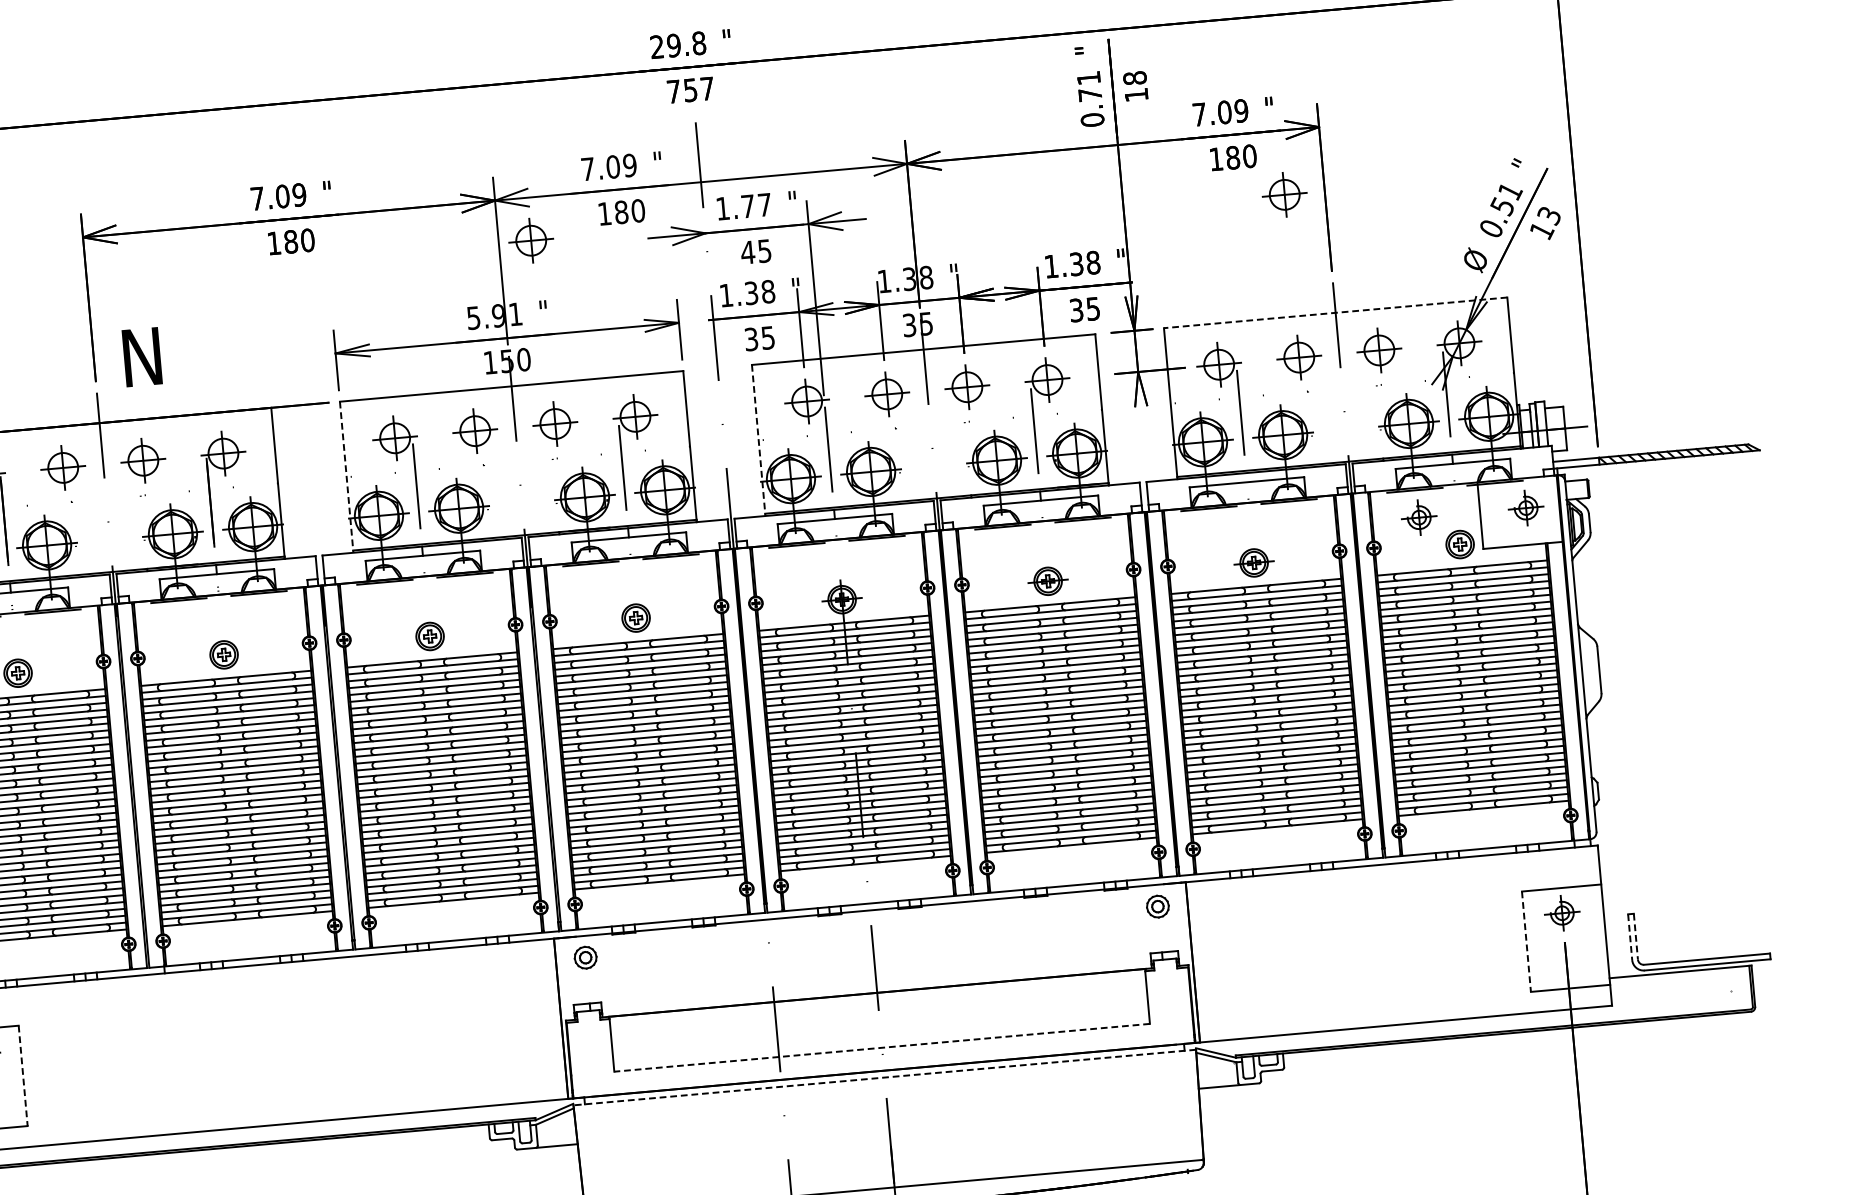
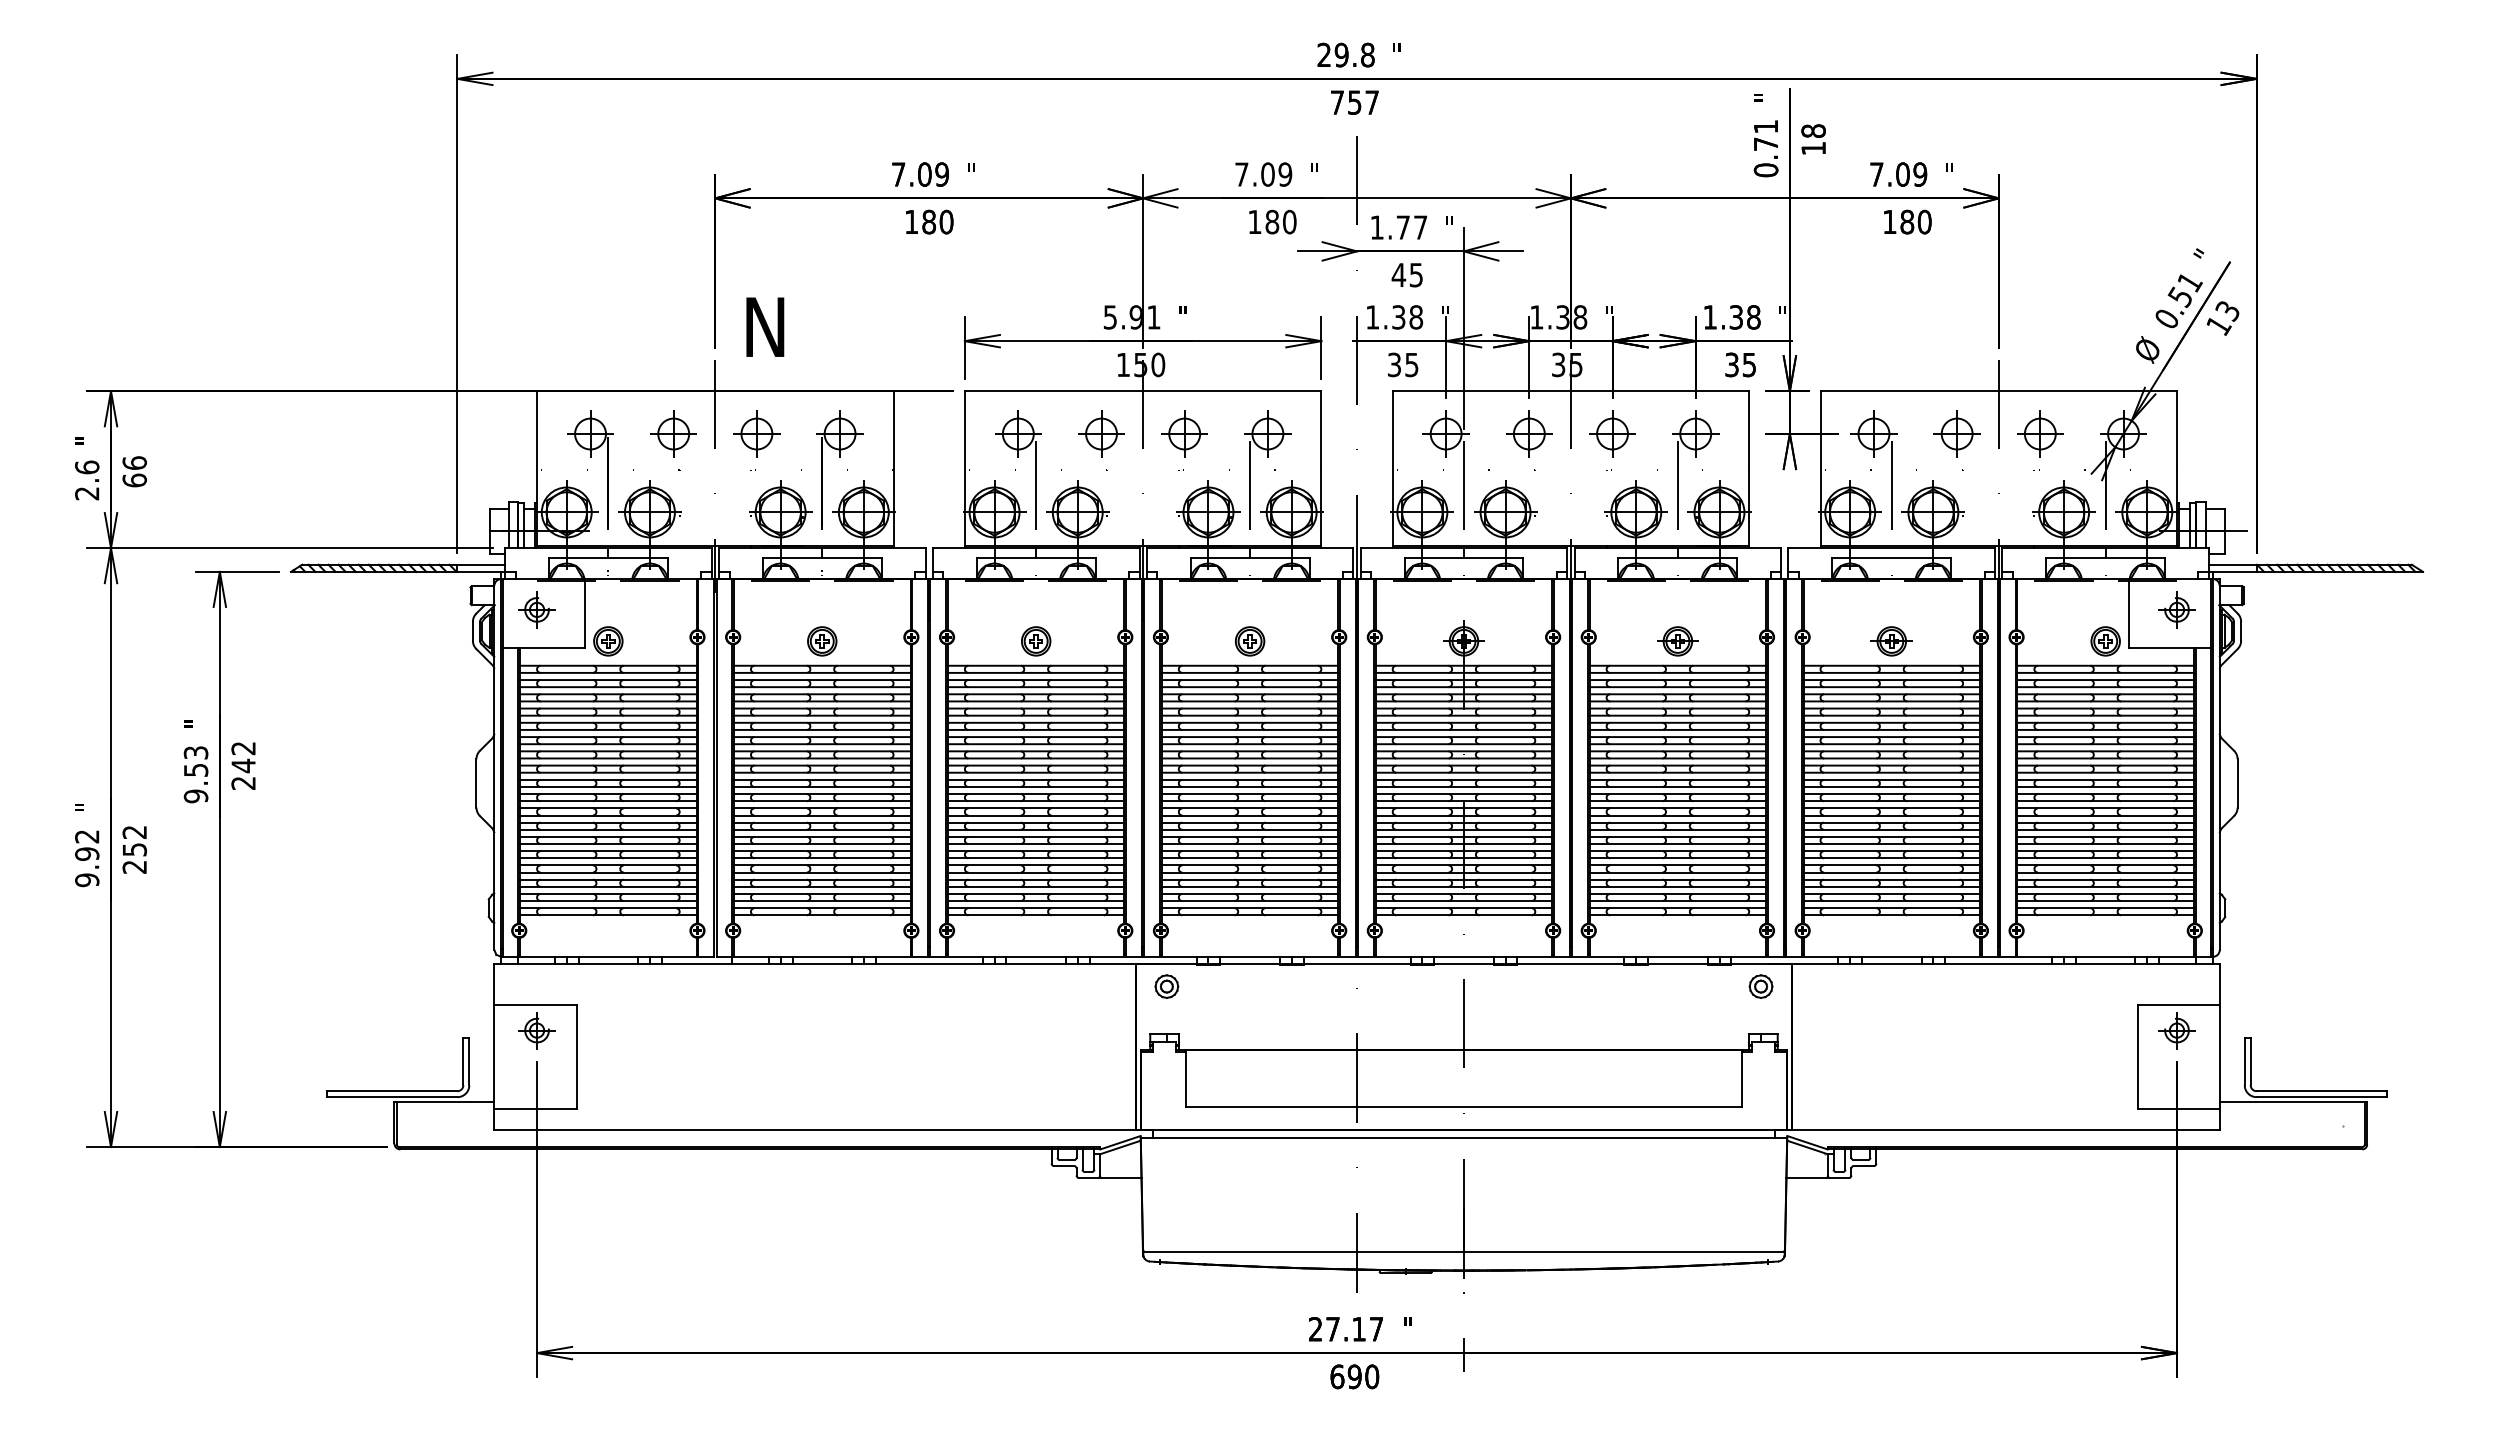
part: (1284, 194) -> (1956, 264), removed
part: (530, 240) -> (1176, 242), removed
line: (1335, 313) -> (1998, 391), dashed -> solid
line: (758, 441) -> (1392, 470), dashed -> solid
line: (346, 478) -> (964, 470), dashed -> solid
part: (1418, 517) -> (2065, 609), removed
line: (1635, 936) -> (2250, 1061), dashed -> solid
line: (1629, 937) -> (2244, 1061), dashed -> solid
line: (1526, 942) -> (2137, 1057), dashed -> solid
line: (881, 1047) -> (1463, 1106), dashed -> solid
line: (23, 1076) -> (576, 1057), dashed -> solid
line: (884, 1077) -> (1463, 1137), dashed -> solid

